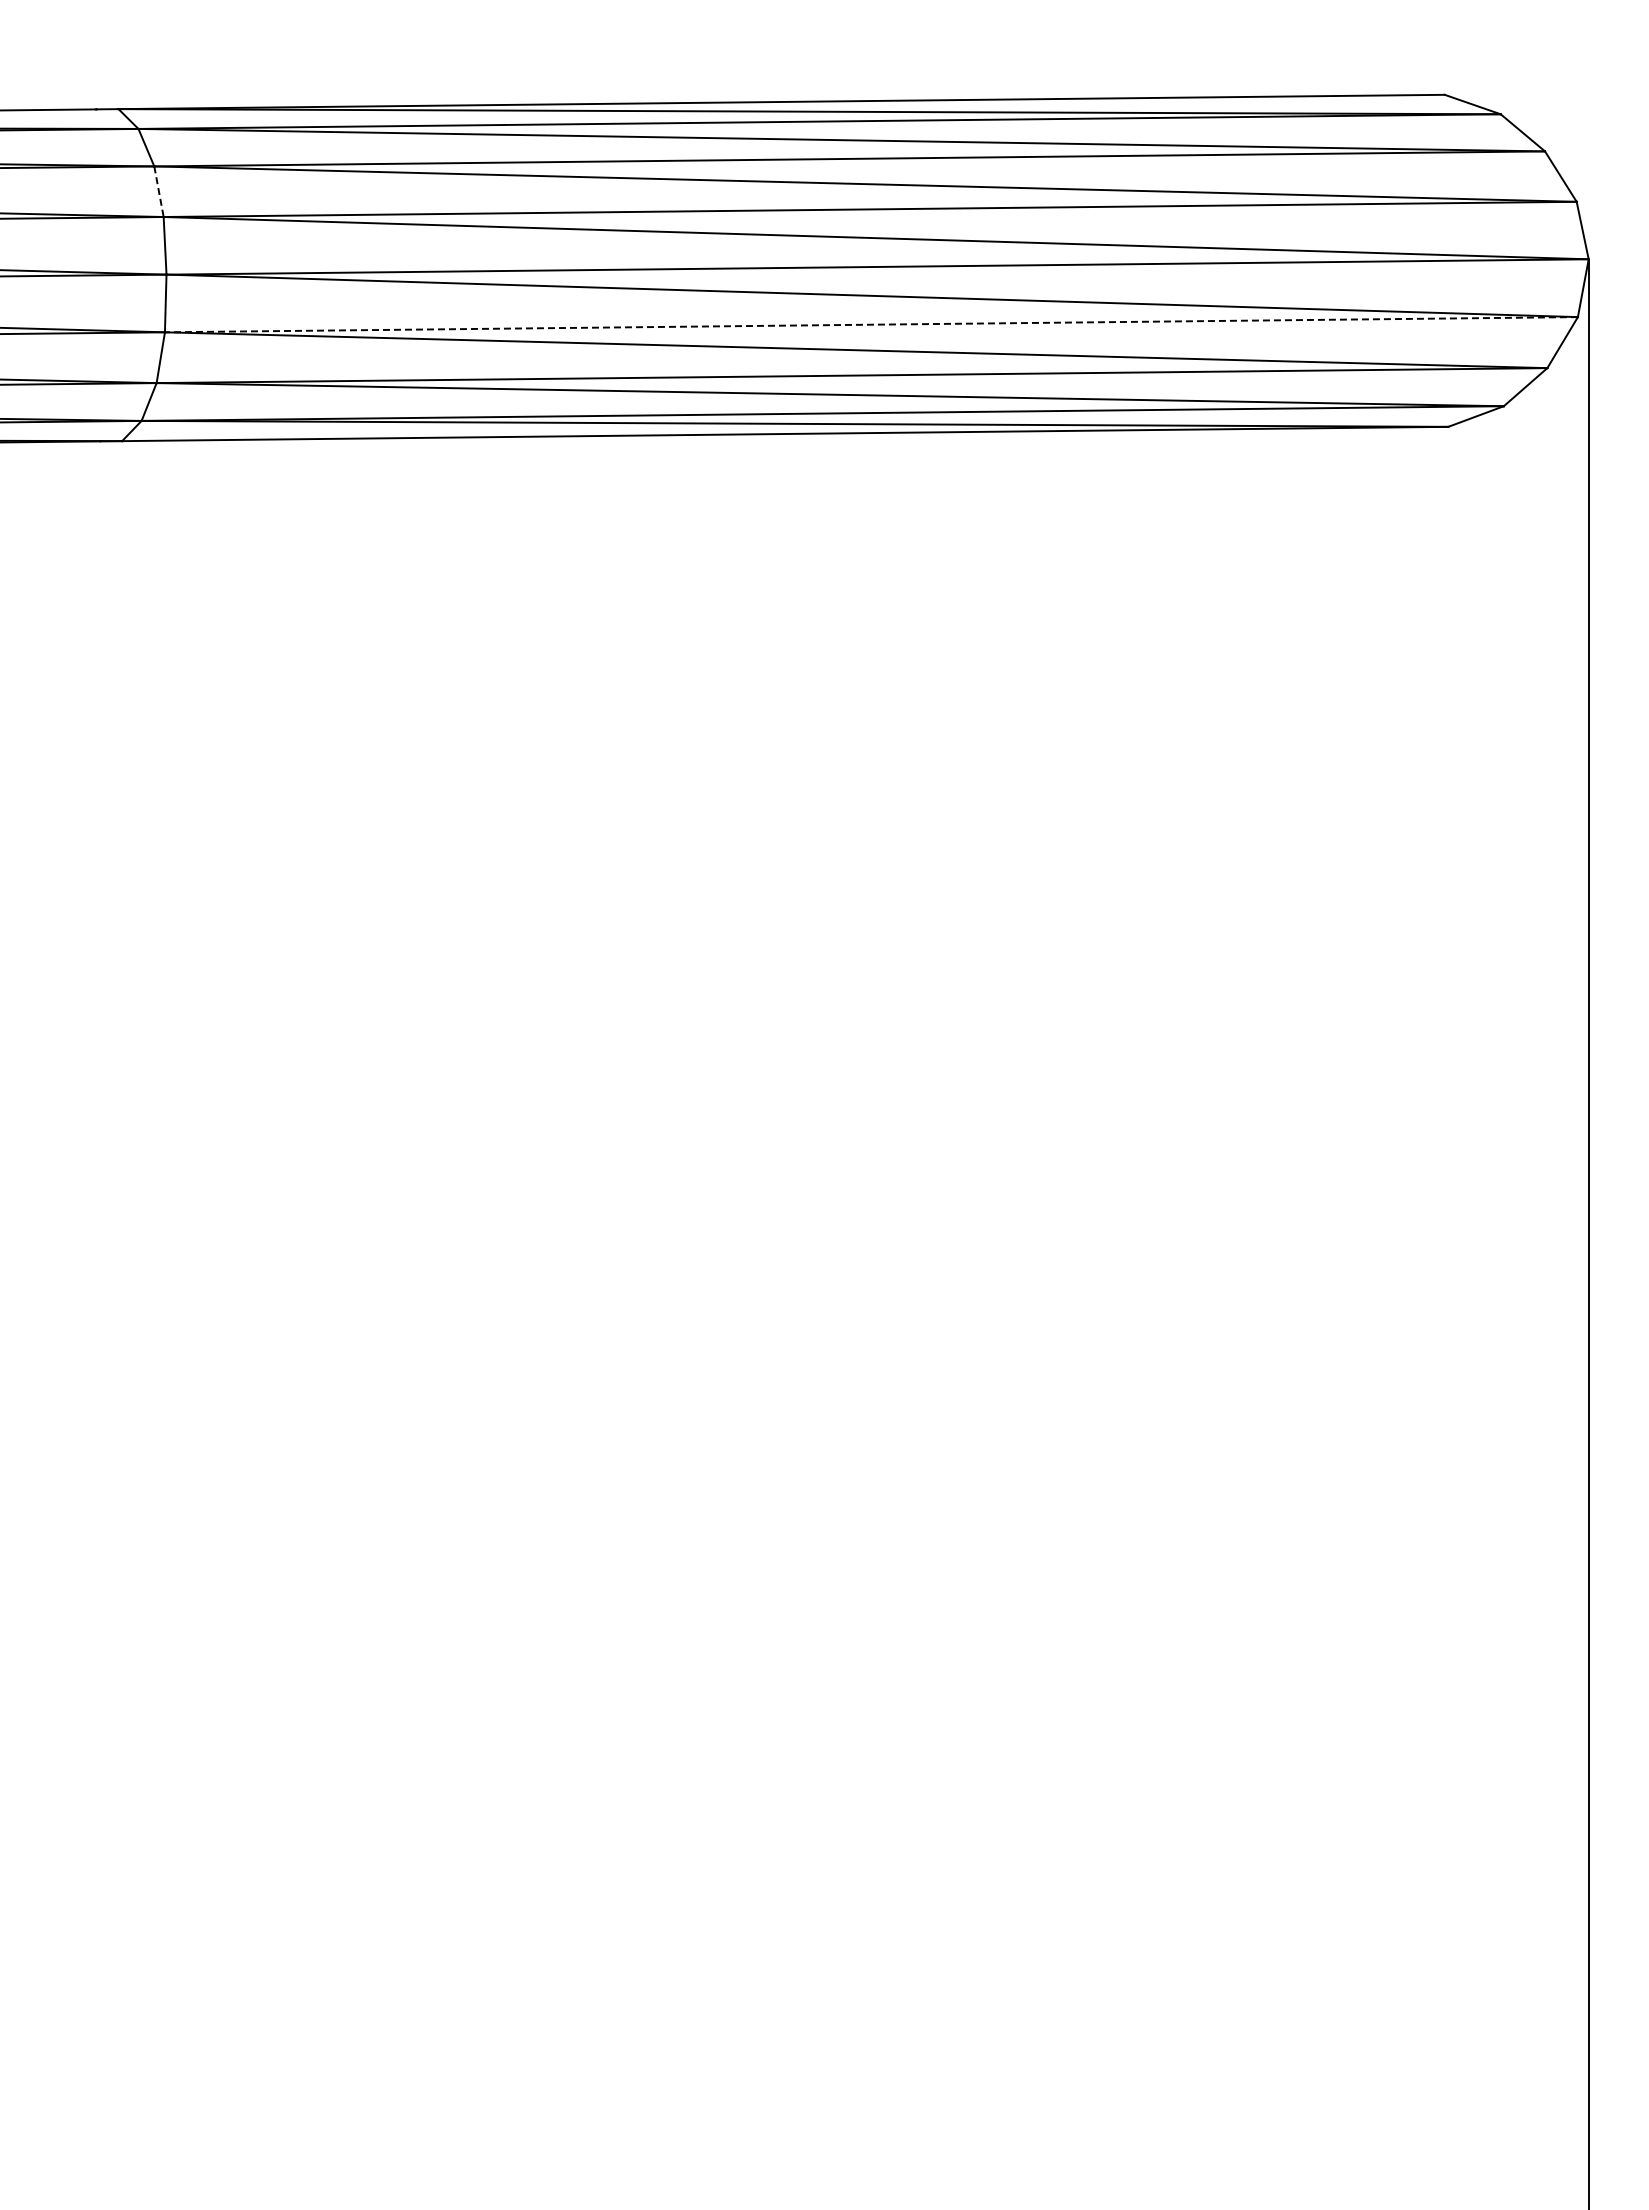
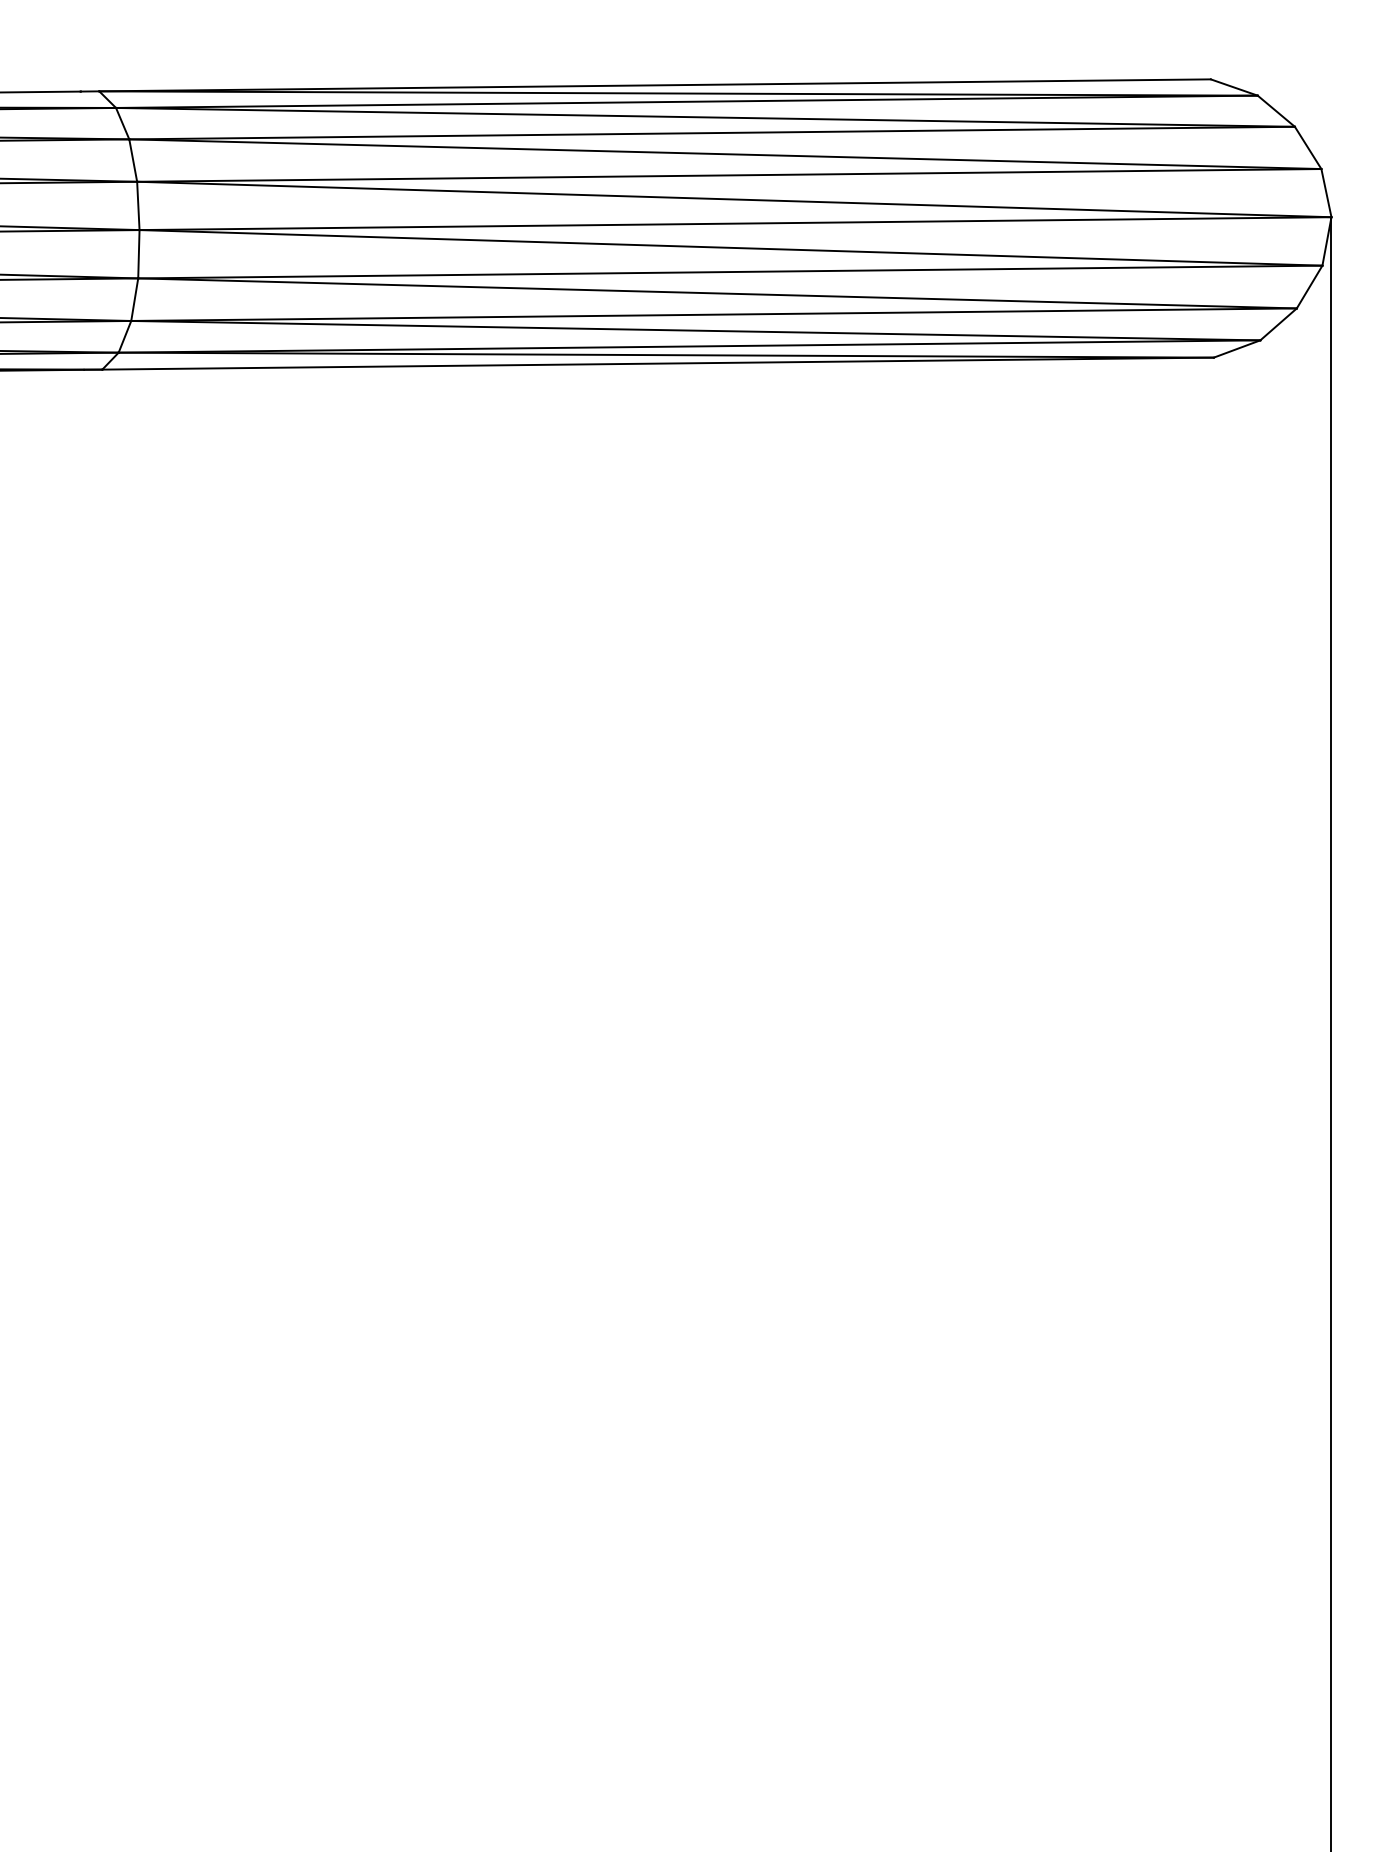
line: (158, 191) -> (132, 160), dashed -> solid
line: (871, 324) -> (730, 271), dashed -> solid

